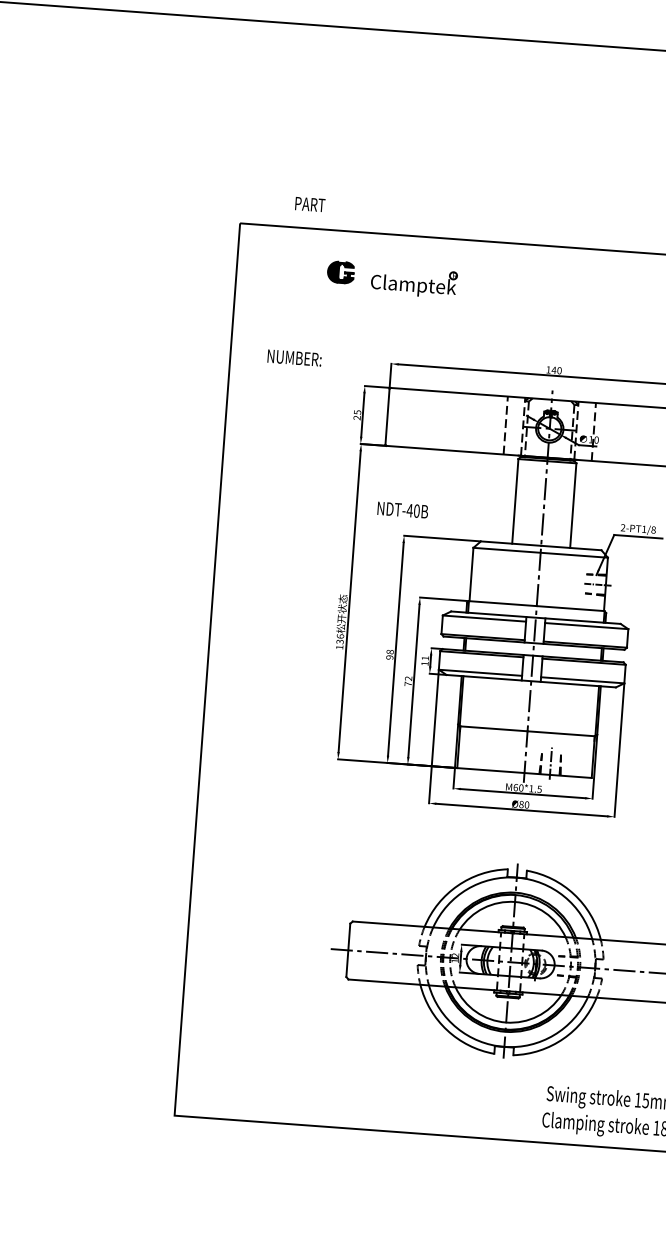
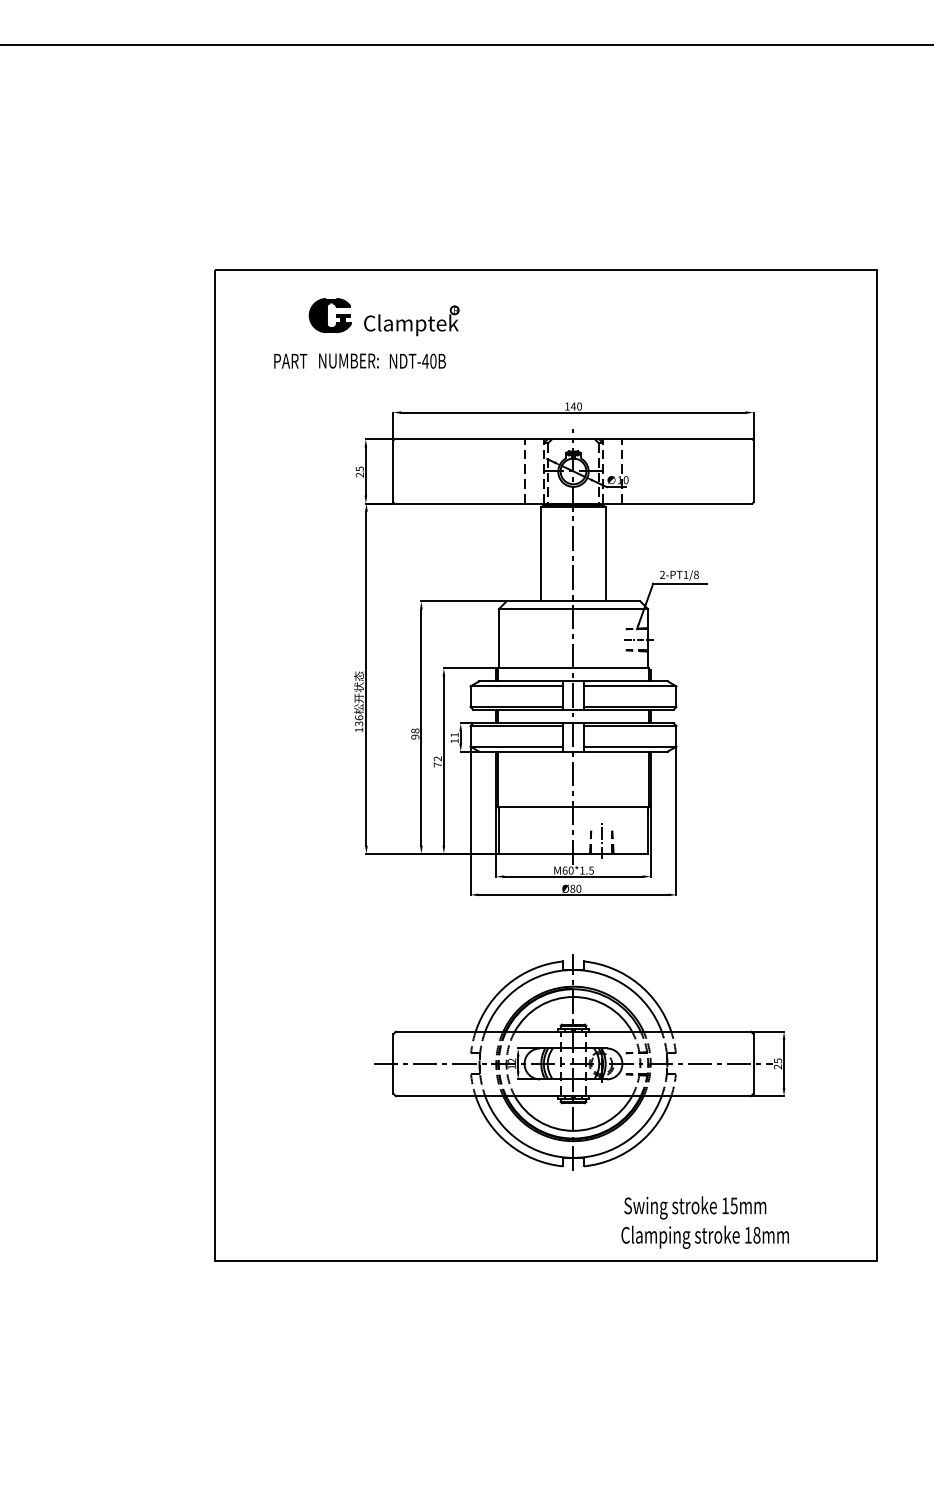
text: (310, 204) -> (290, 361), moved
part: (340, 272) -> (329, 315), size x1.43
text: (294, 357) -> (348, 360), moved
text: (402, 509) -> (417, 360), moved

